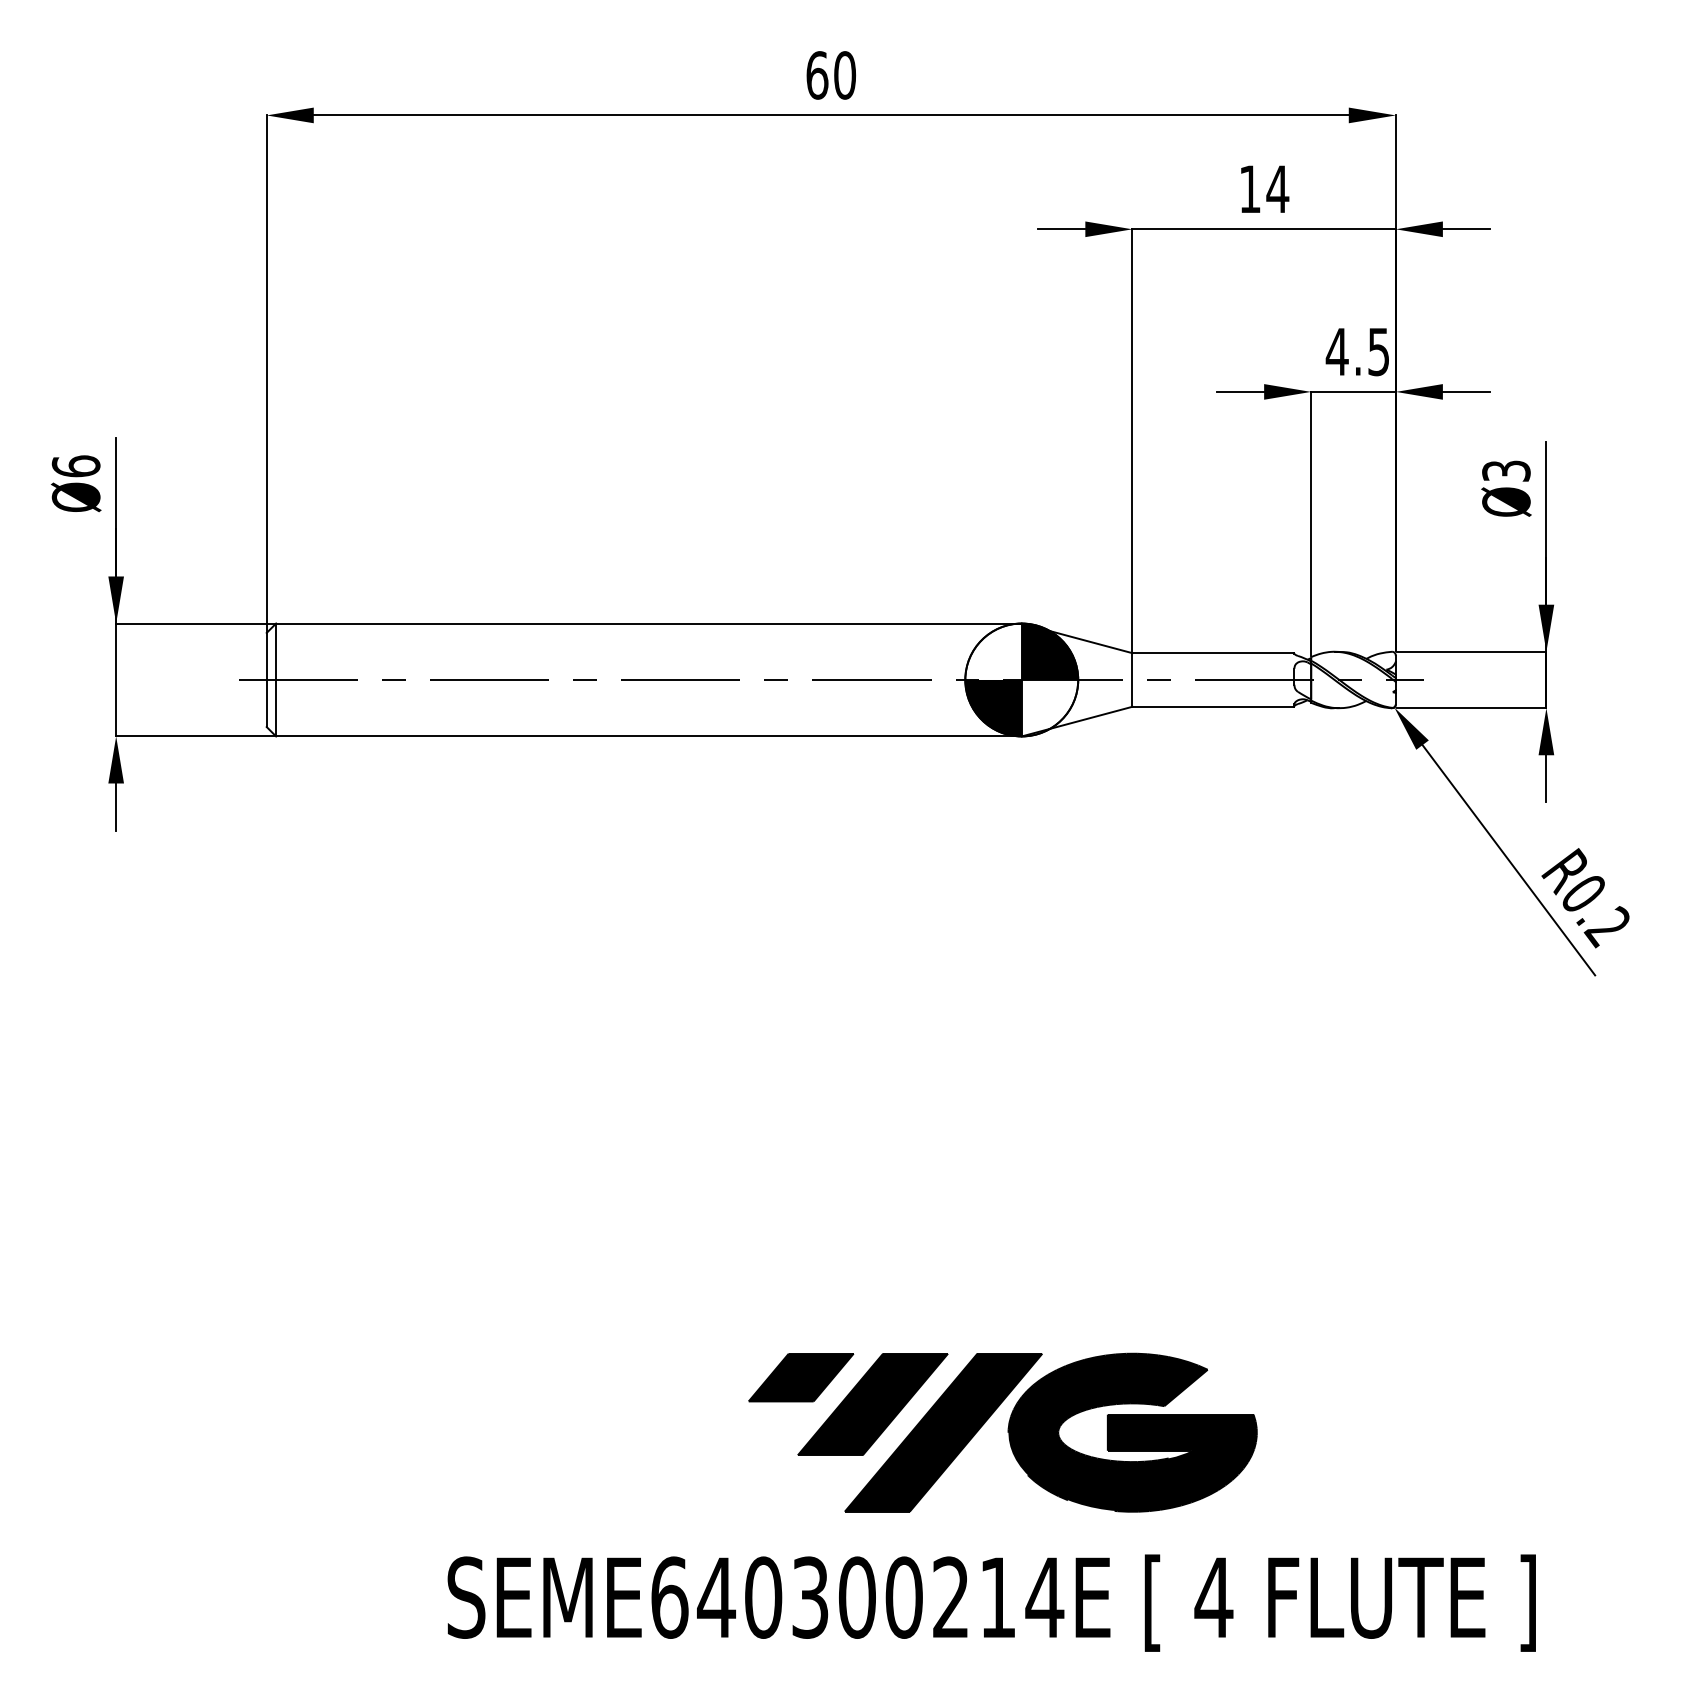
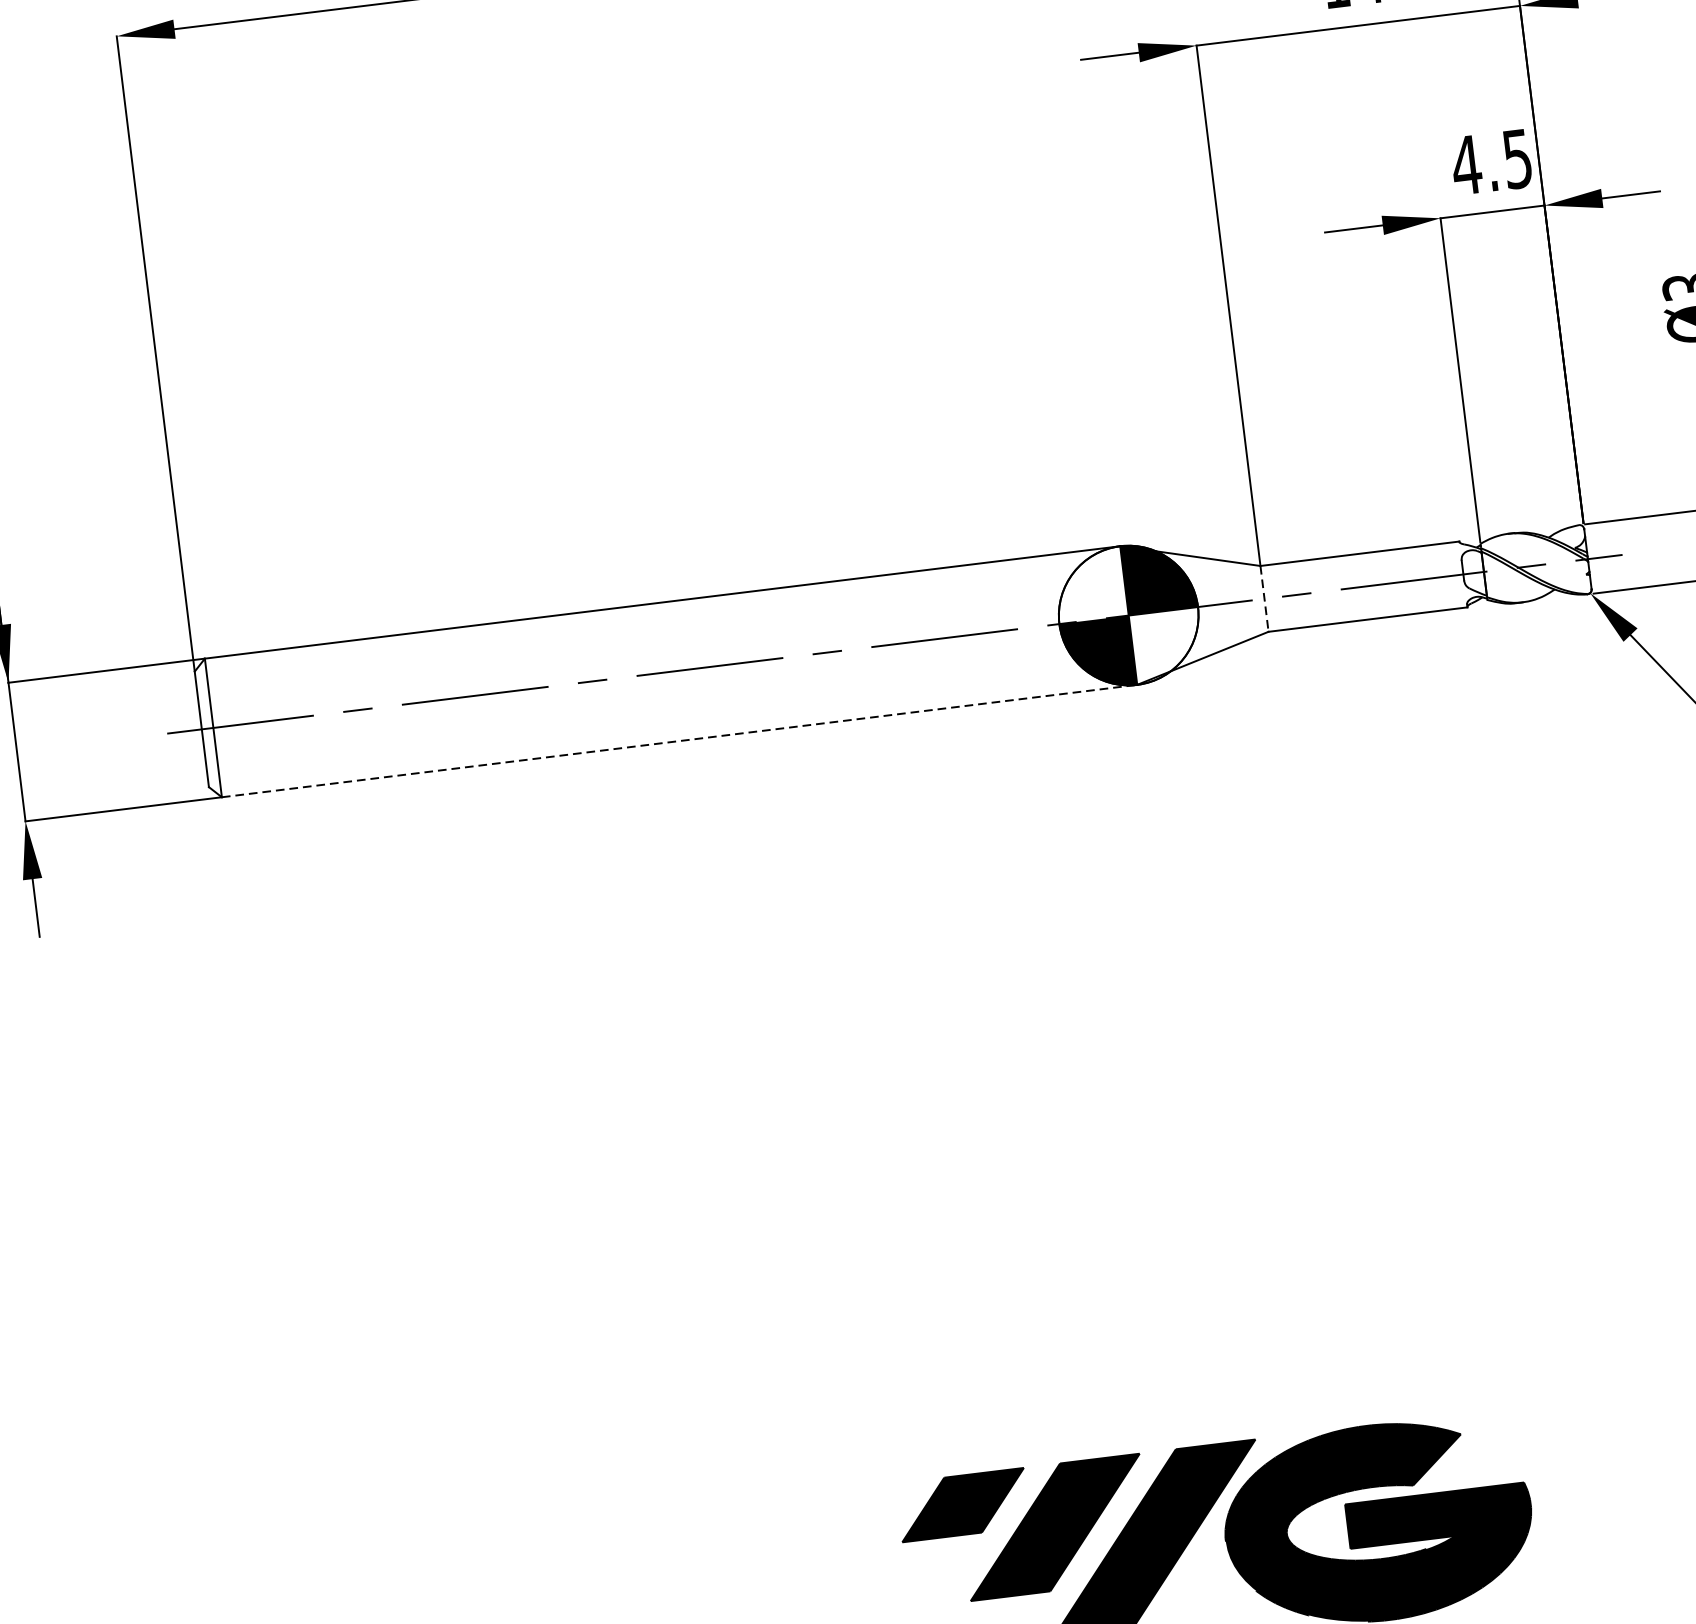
line: (1132, 679) -> (1264, 598), solid -> dashed
line: (648, 736) -> (679, 741), solid -> dashed

